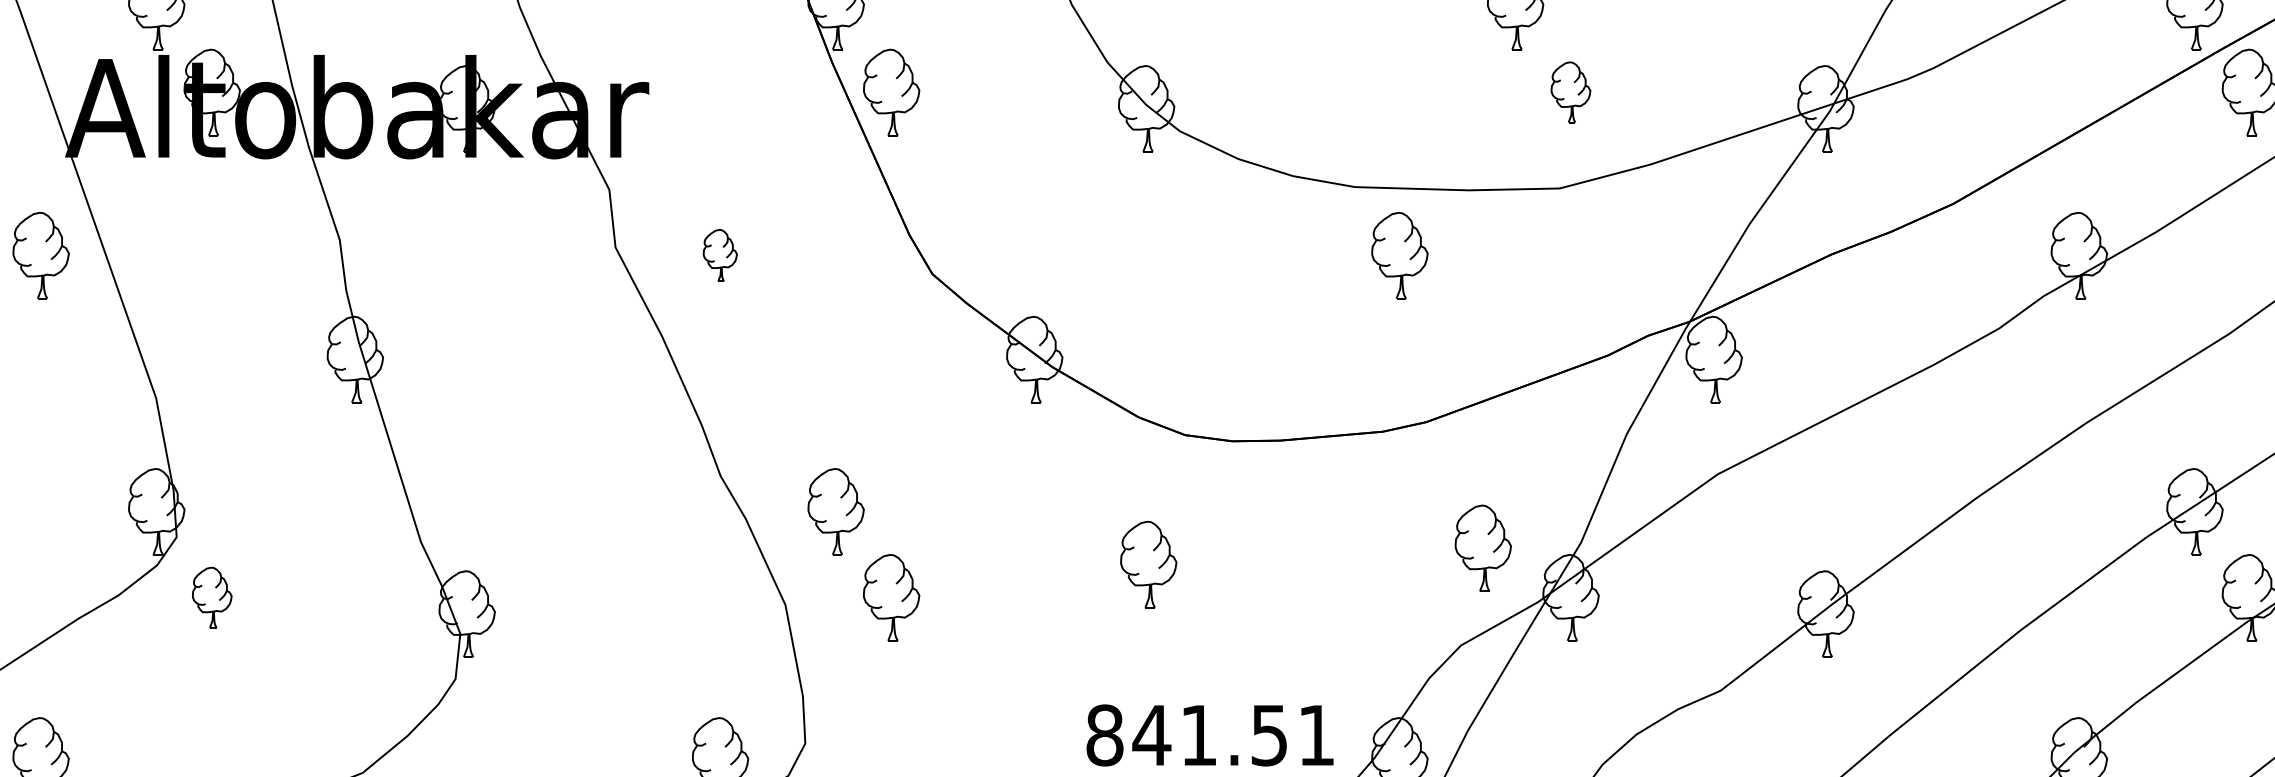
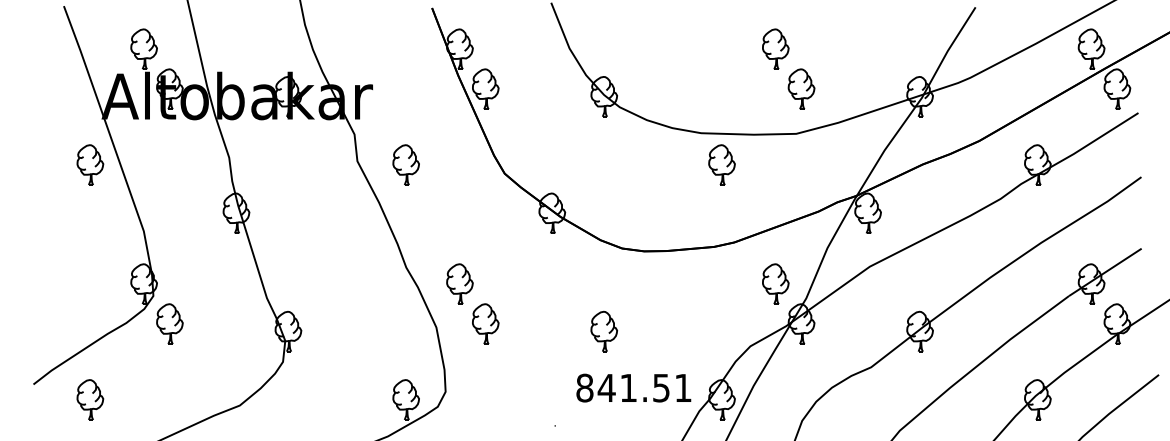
part: (1570, 90) -> (801, 88), size x1.43
part: (718, 254) -> (405, 164), size x1.67
part: (1482, 546) -> (775, 283), moved
part: (1149, 564) -> (604, 331), moved
part: (211, 596) -> (169, 323), size x1.43

